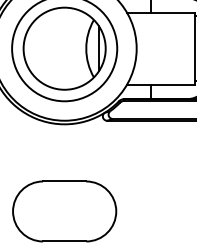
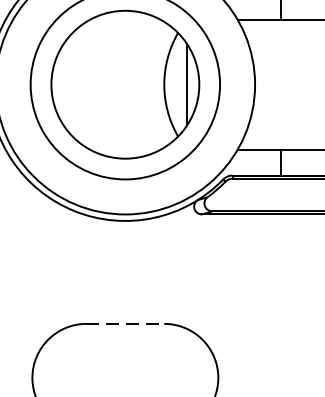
line: (64, 181) -> (125, 323), solid -> dashed

